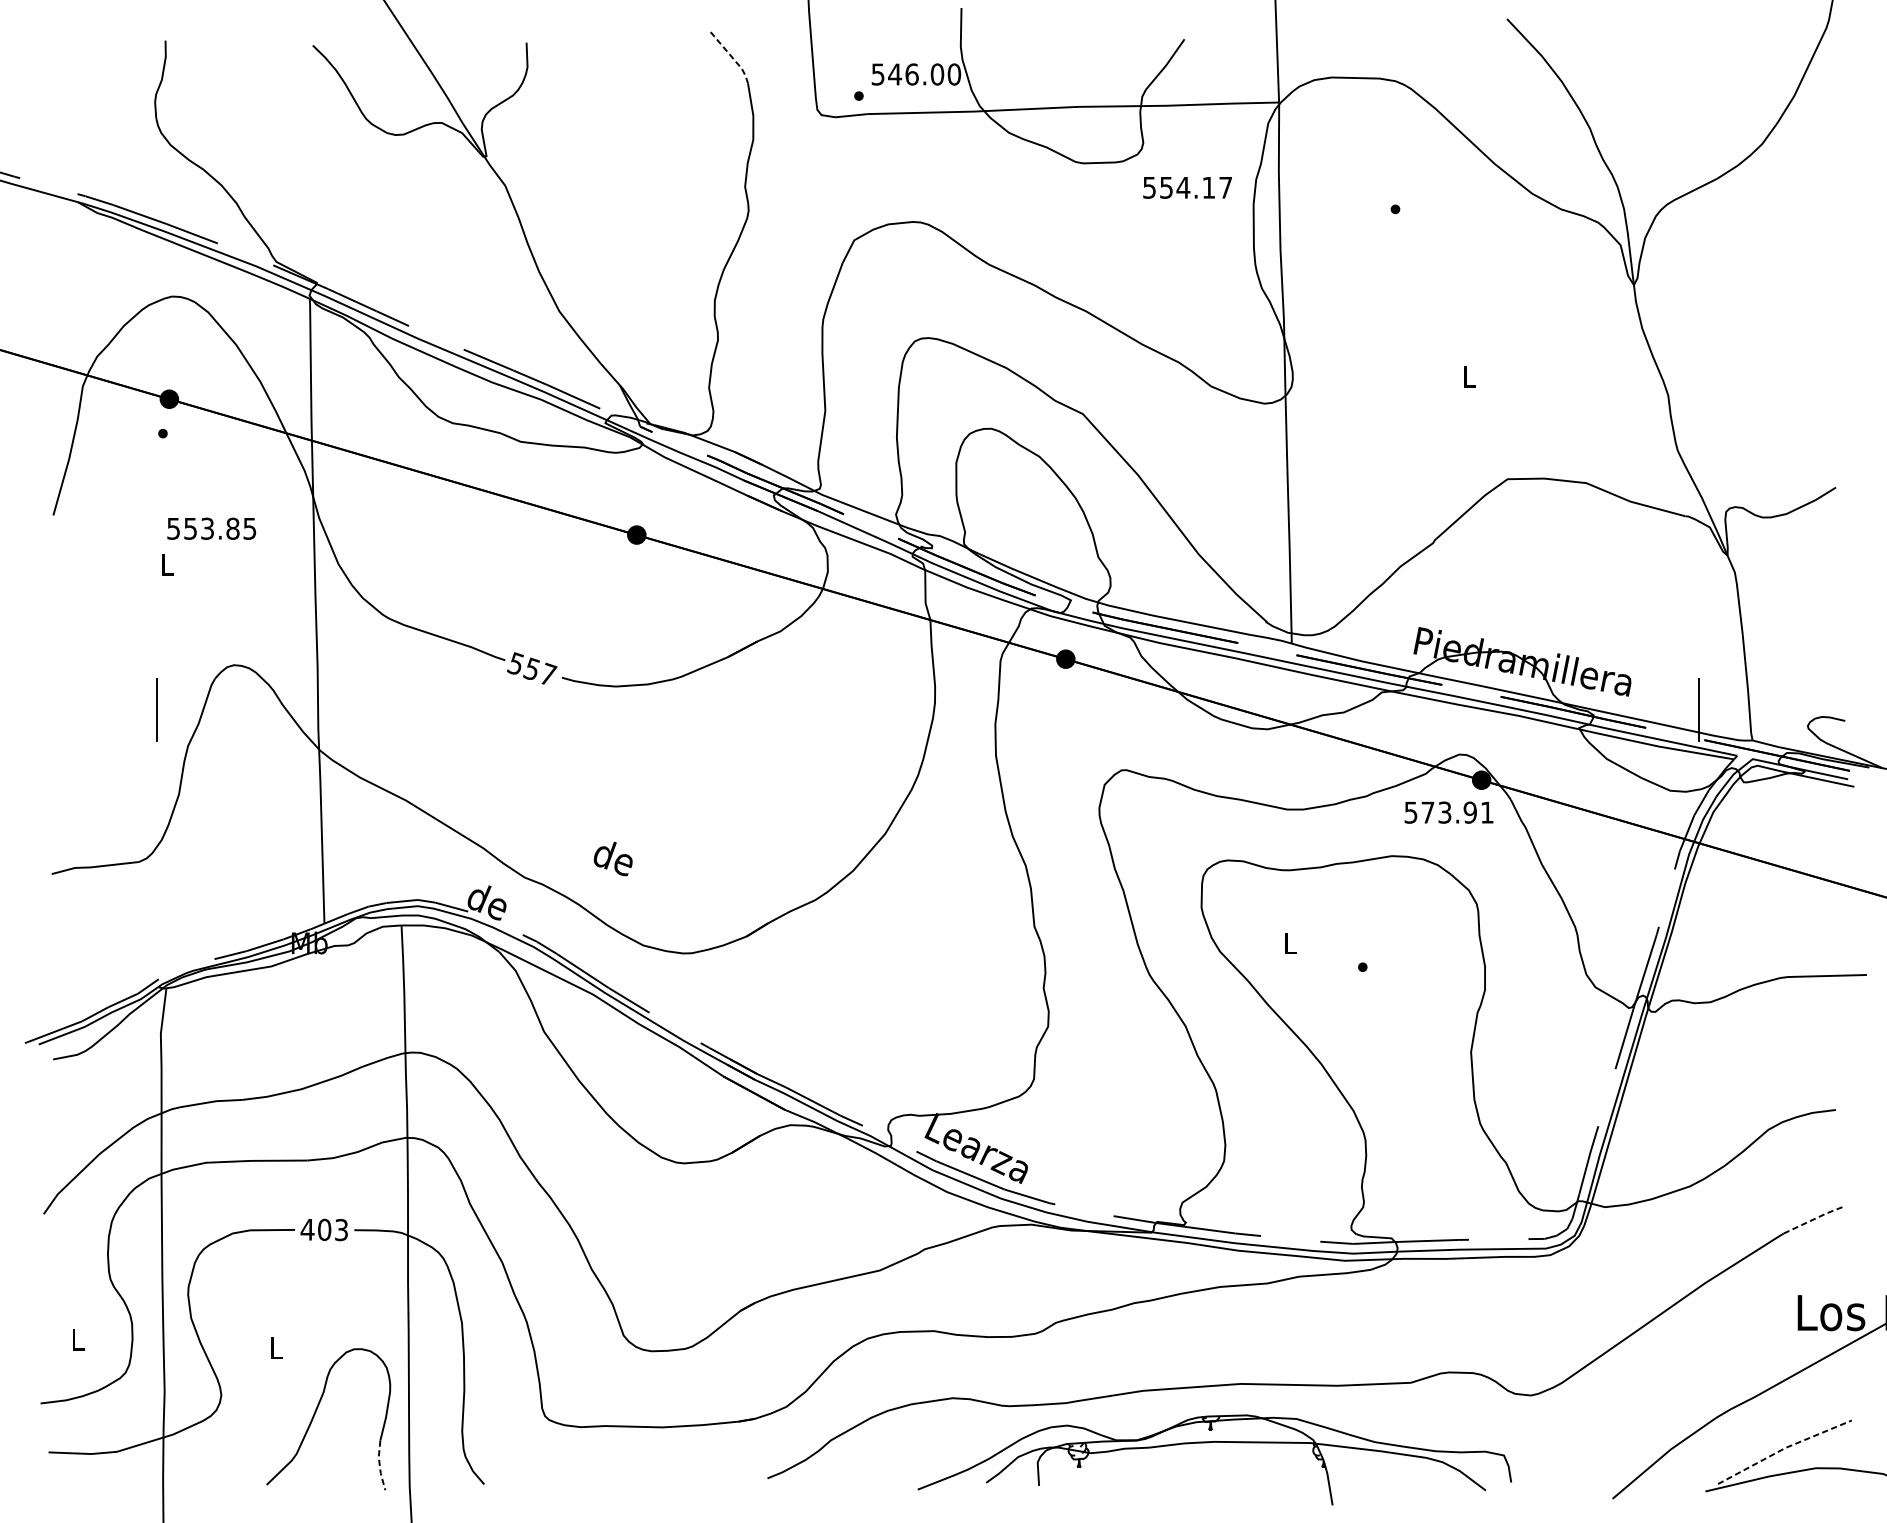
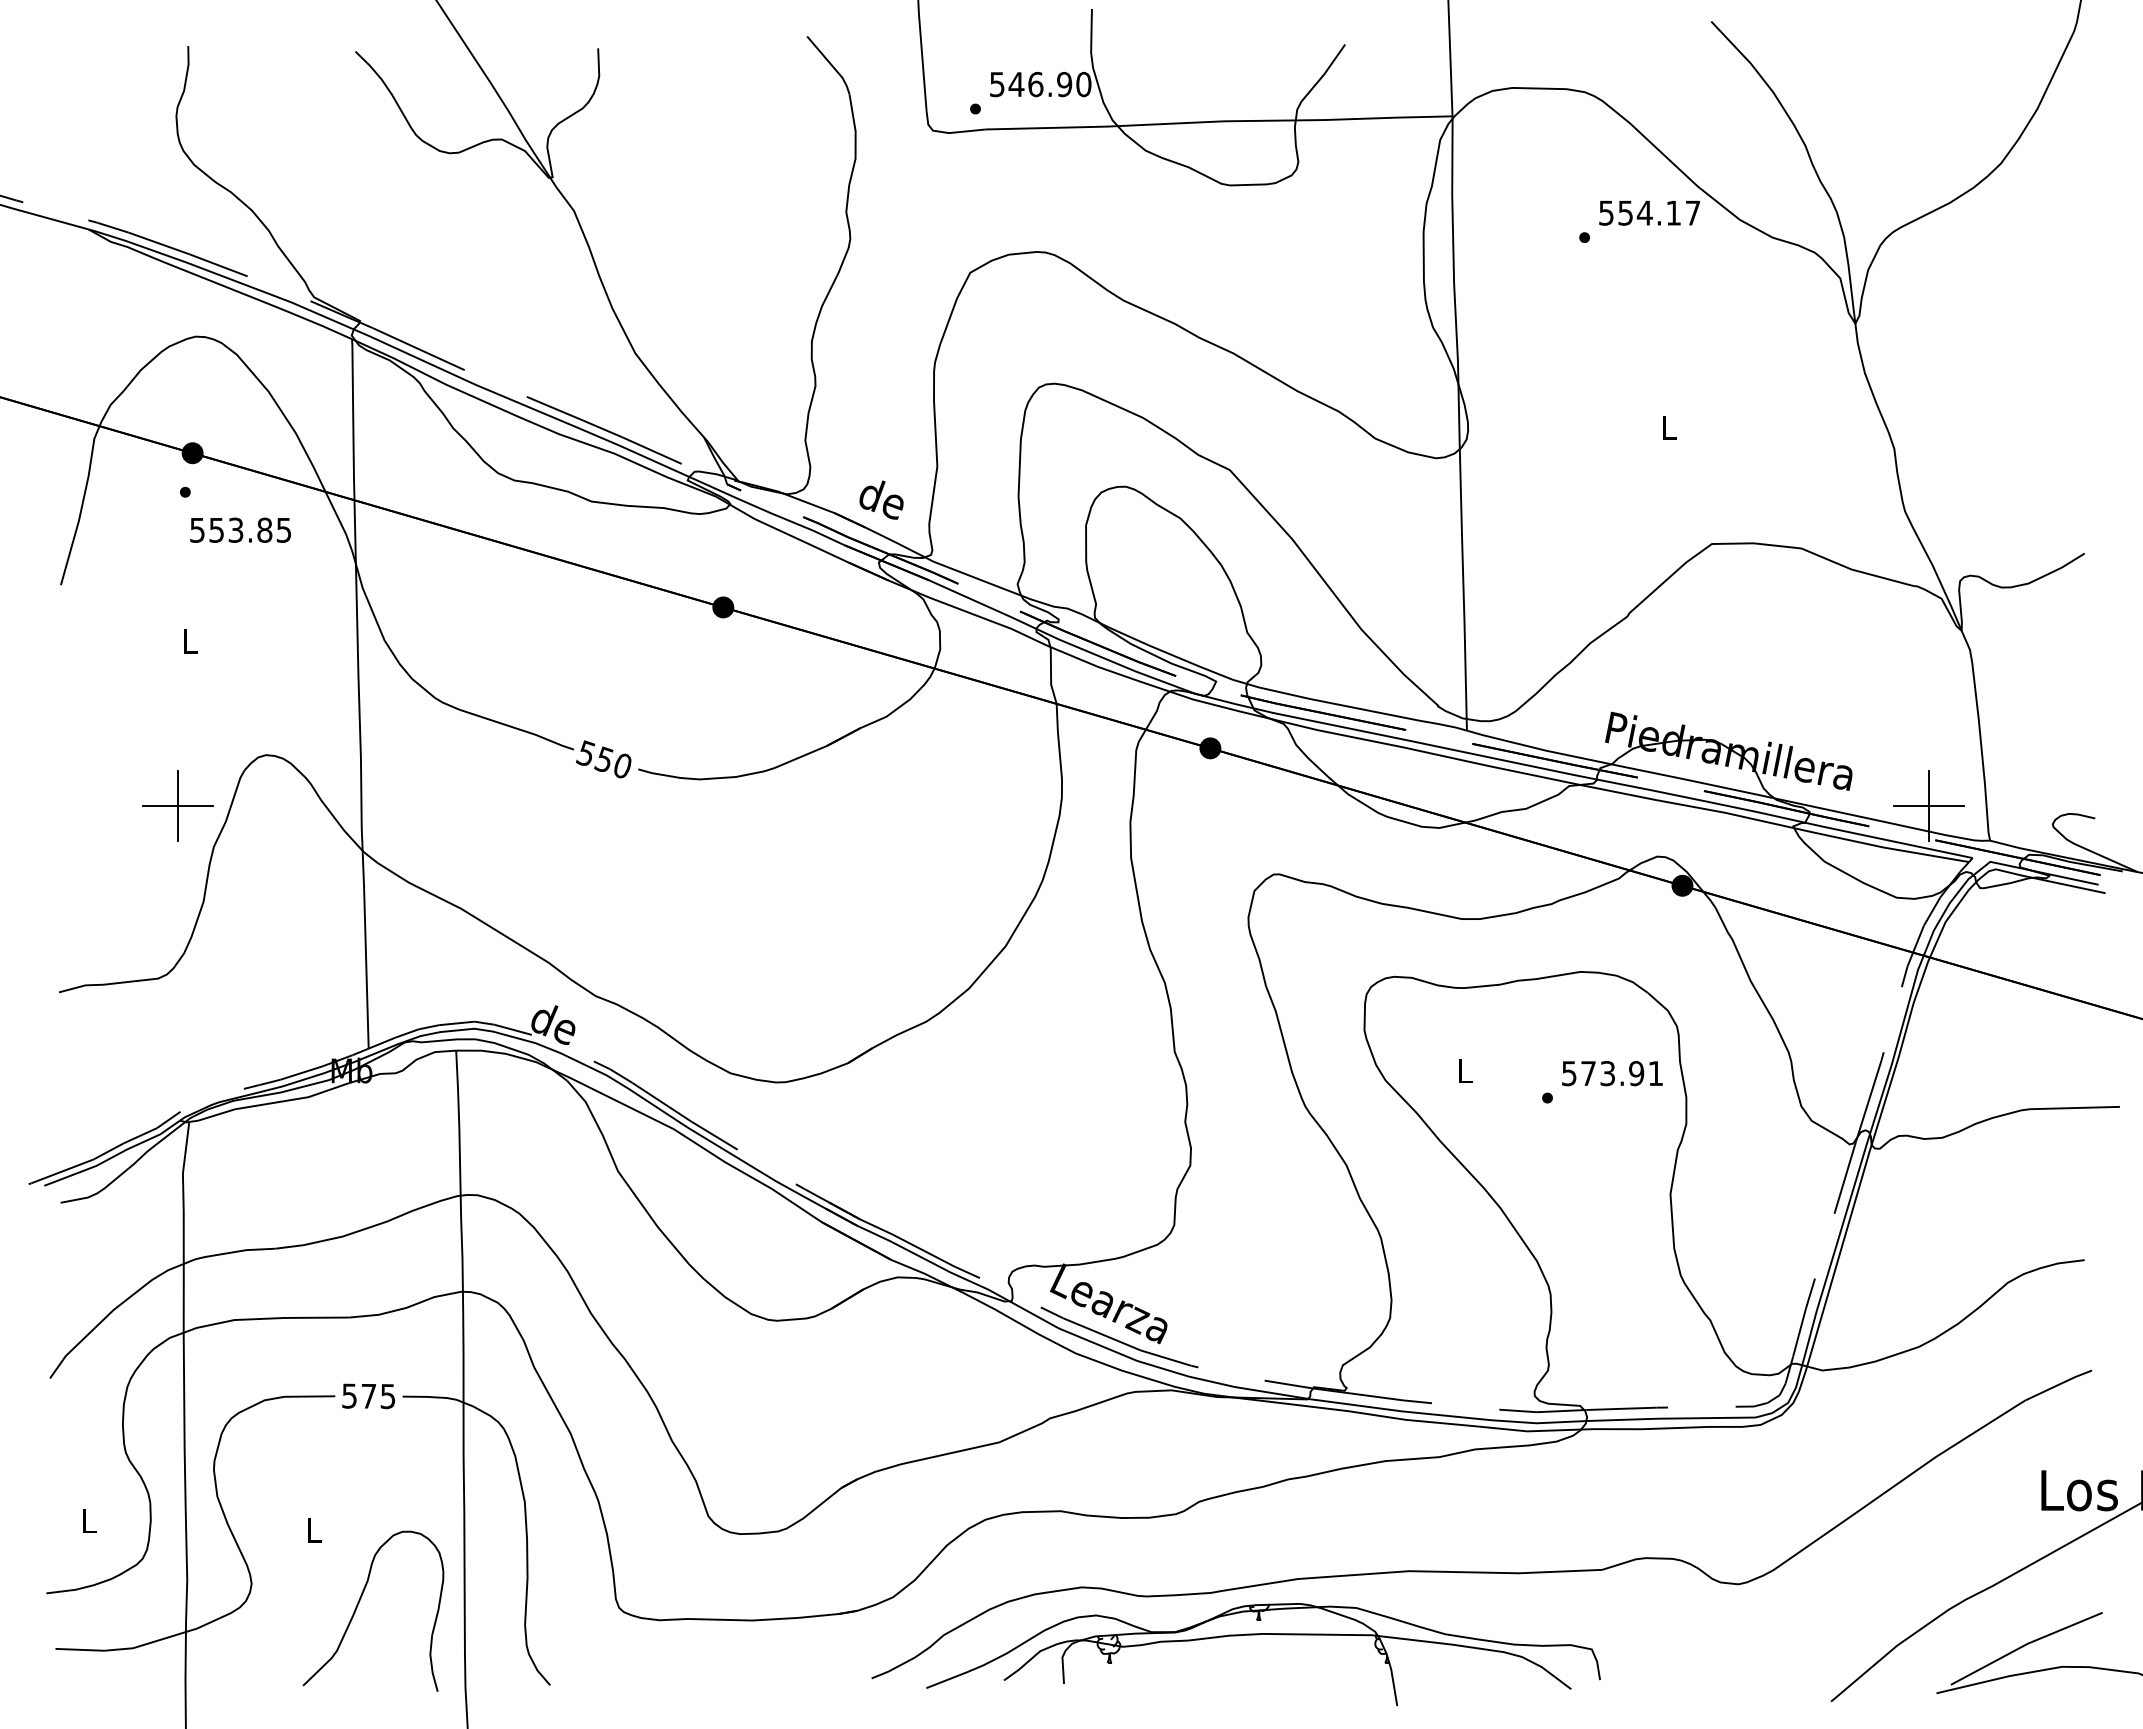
line: (732, 57) -> (831, 65), dashed -> solid
text: (937, 74) -> (1064, 84), 546.00 -> 546.90
text: (1187, 188) -> (1649, 213), moved
text: (211, 528) -> (240, 529), moved
text: (548, 674) -> (623, 765), 557 -> 550
line: (156, 710) -> (178, 806), added
line: (1698, 710) -> (1928, 806), added
text: (1449, 812) -> (1612, 1073), moved
text: (613, 858) -> (881, 499), moved
line: (1812, 1219) -> (2058, 1384), dashed -> solid
text: (324, 1229) -> (368, 1395), 403 -> 575
part: (1210, 1443) -> (1258, 1635), moved
line: (1783, 1448) -> (2025, 1644), dashed -> solid
line: (379, 1466) -> (431, 1664), dashed -> solid

